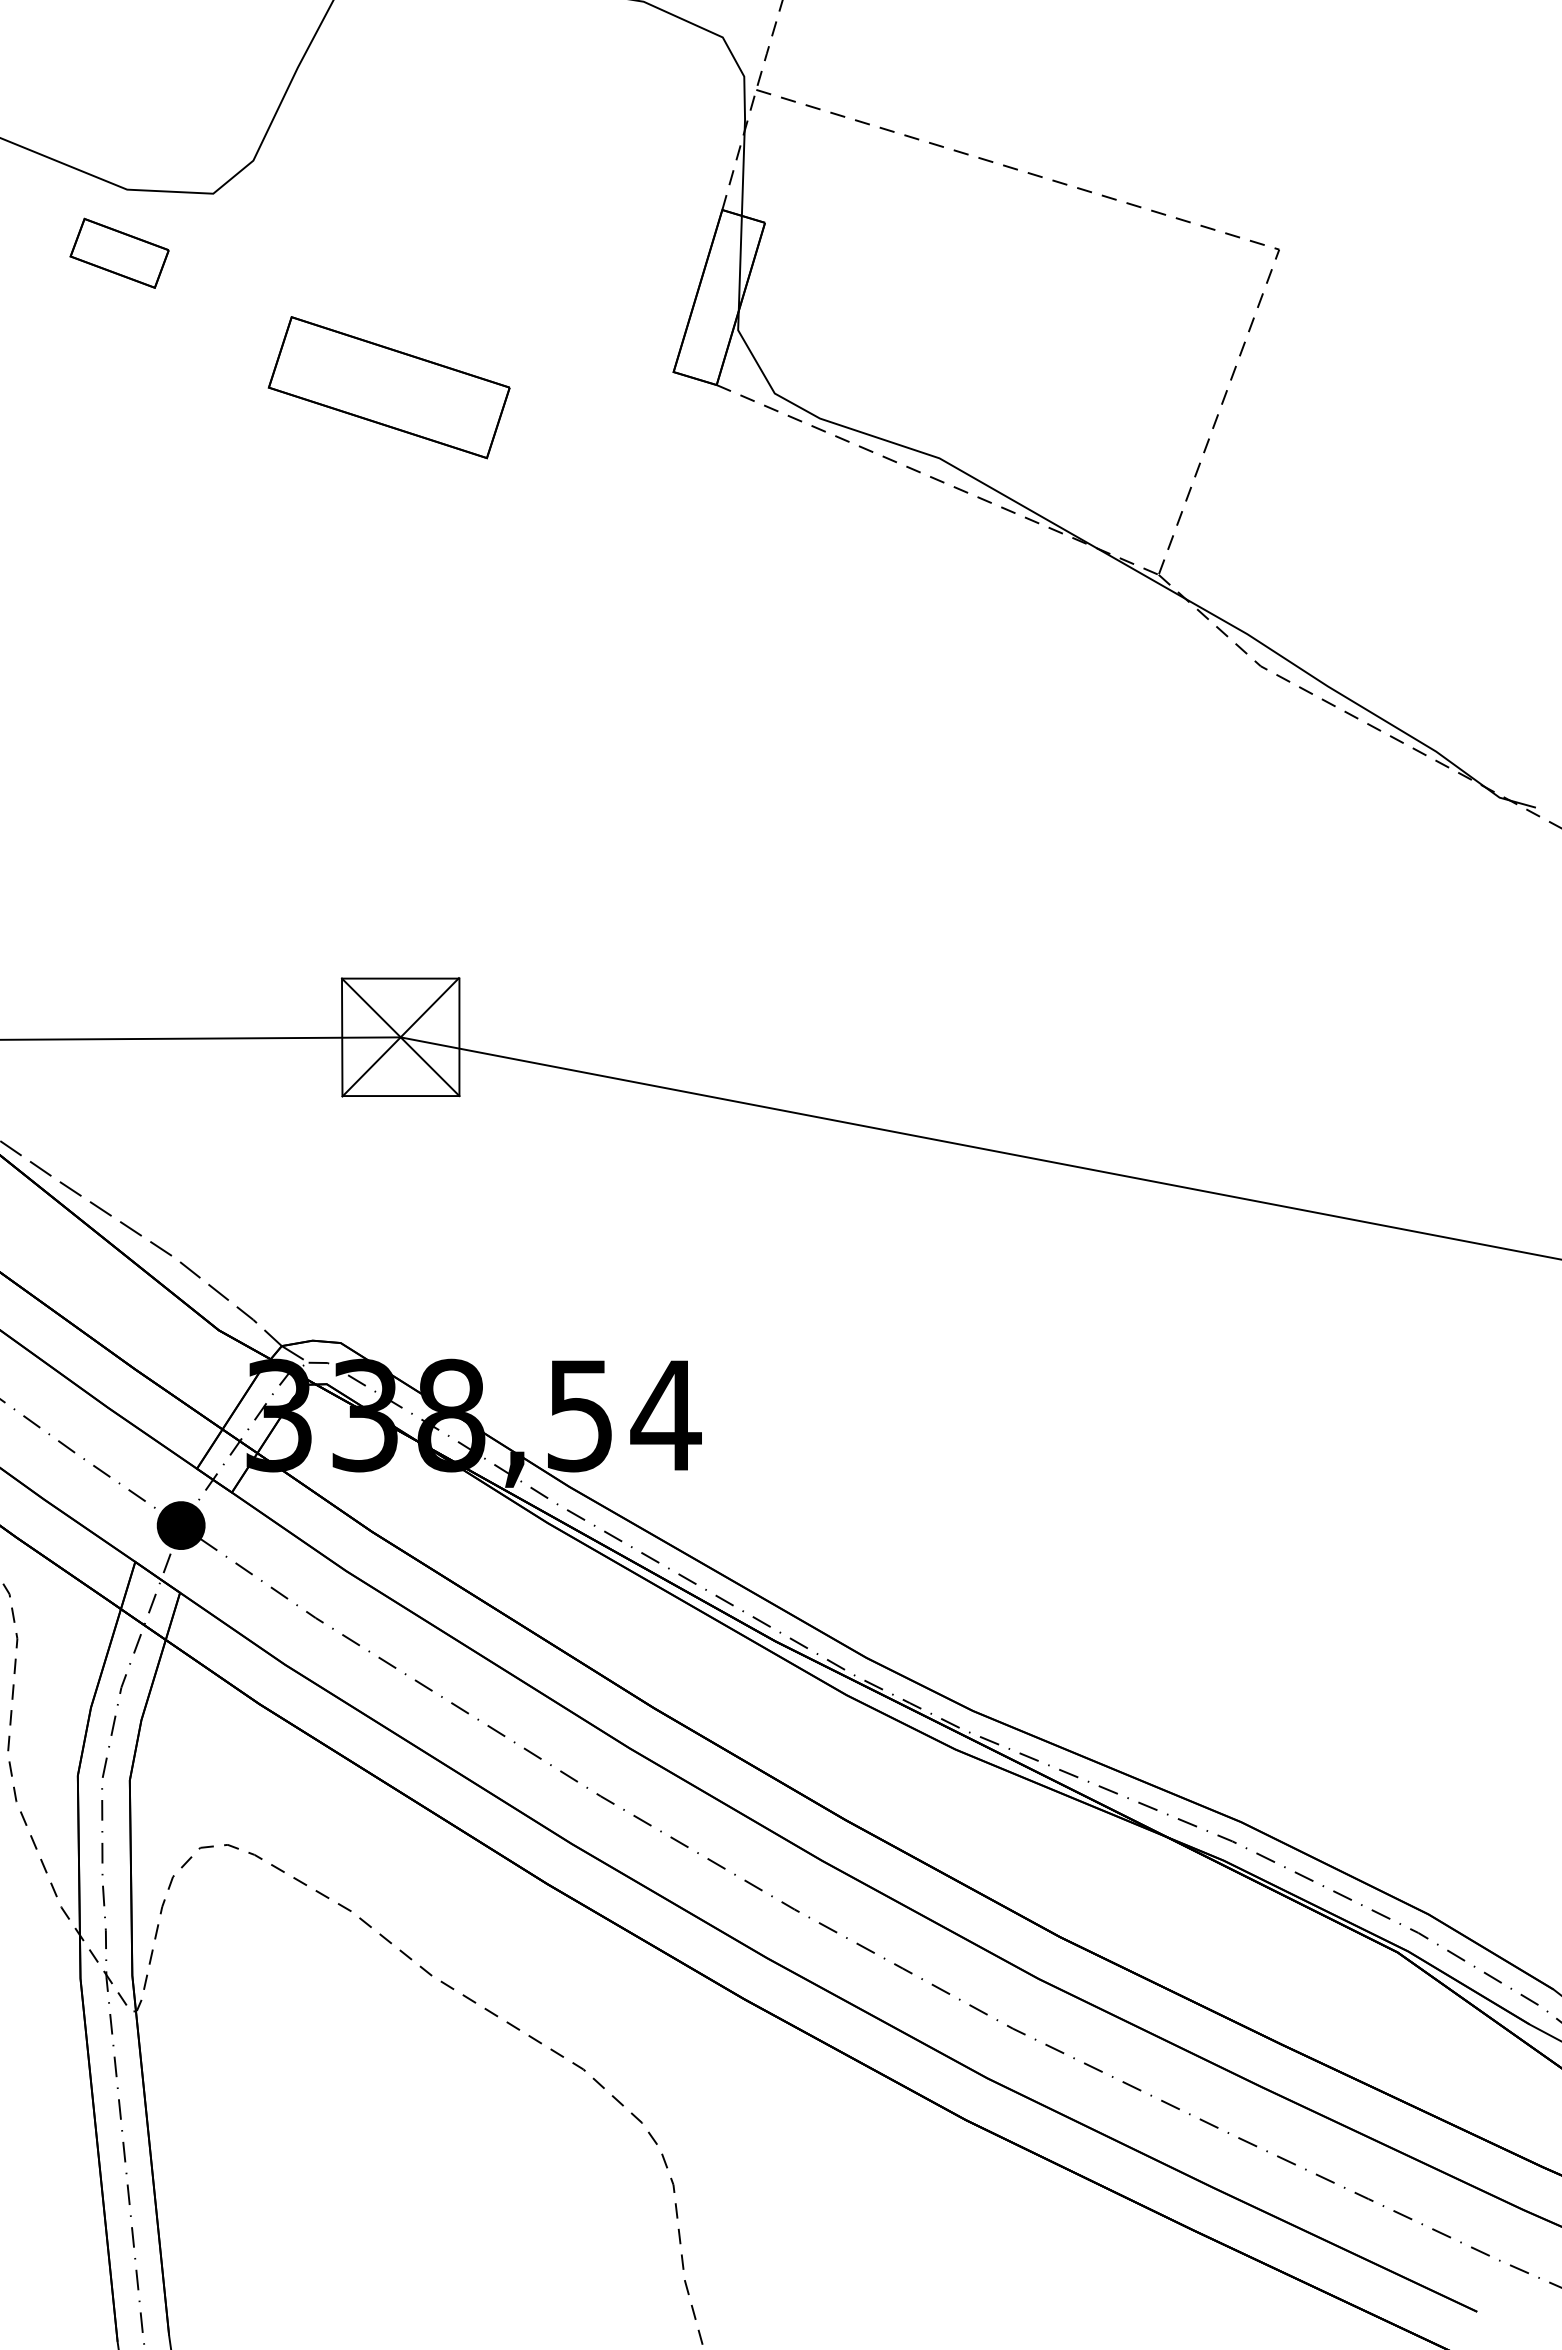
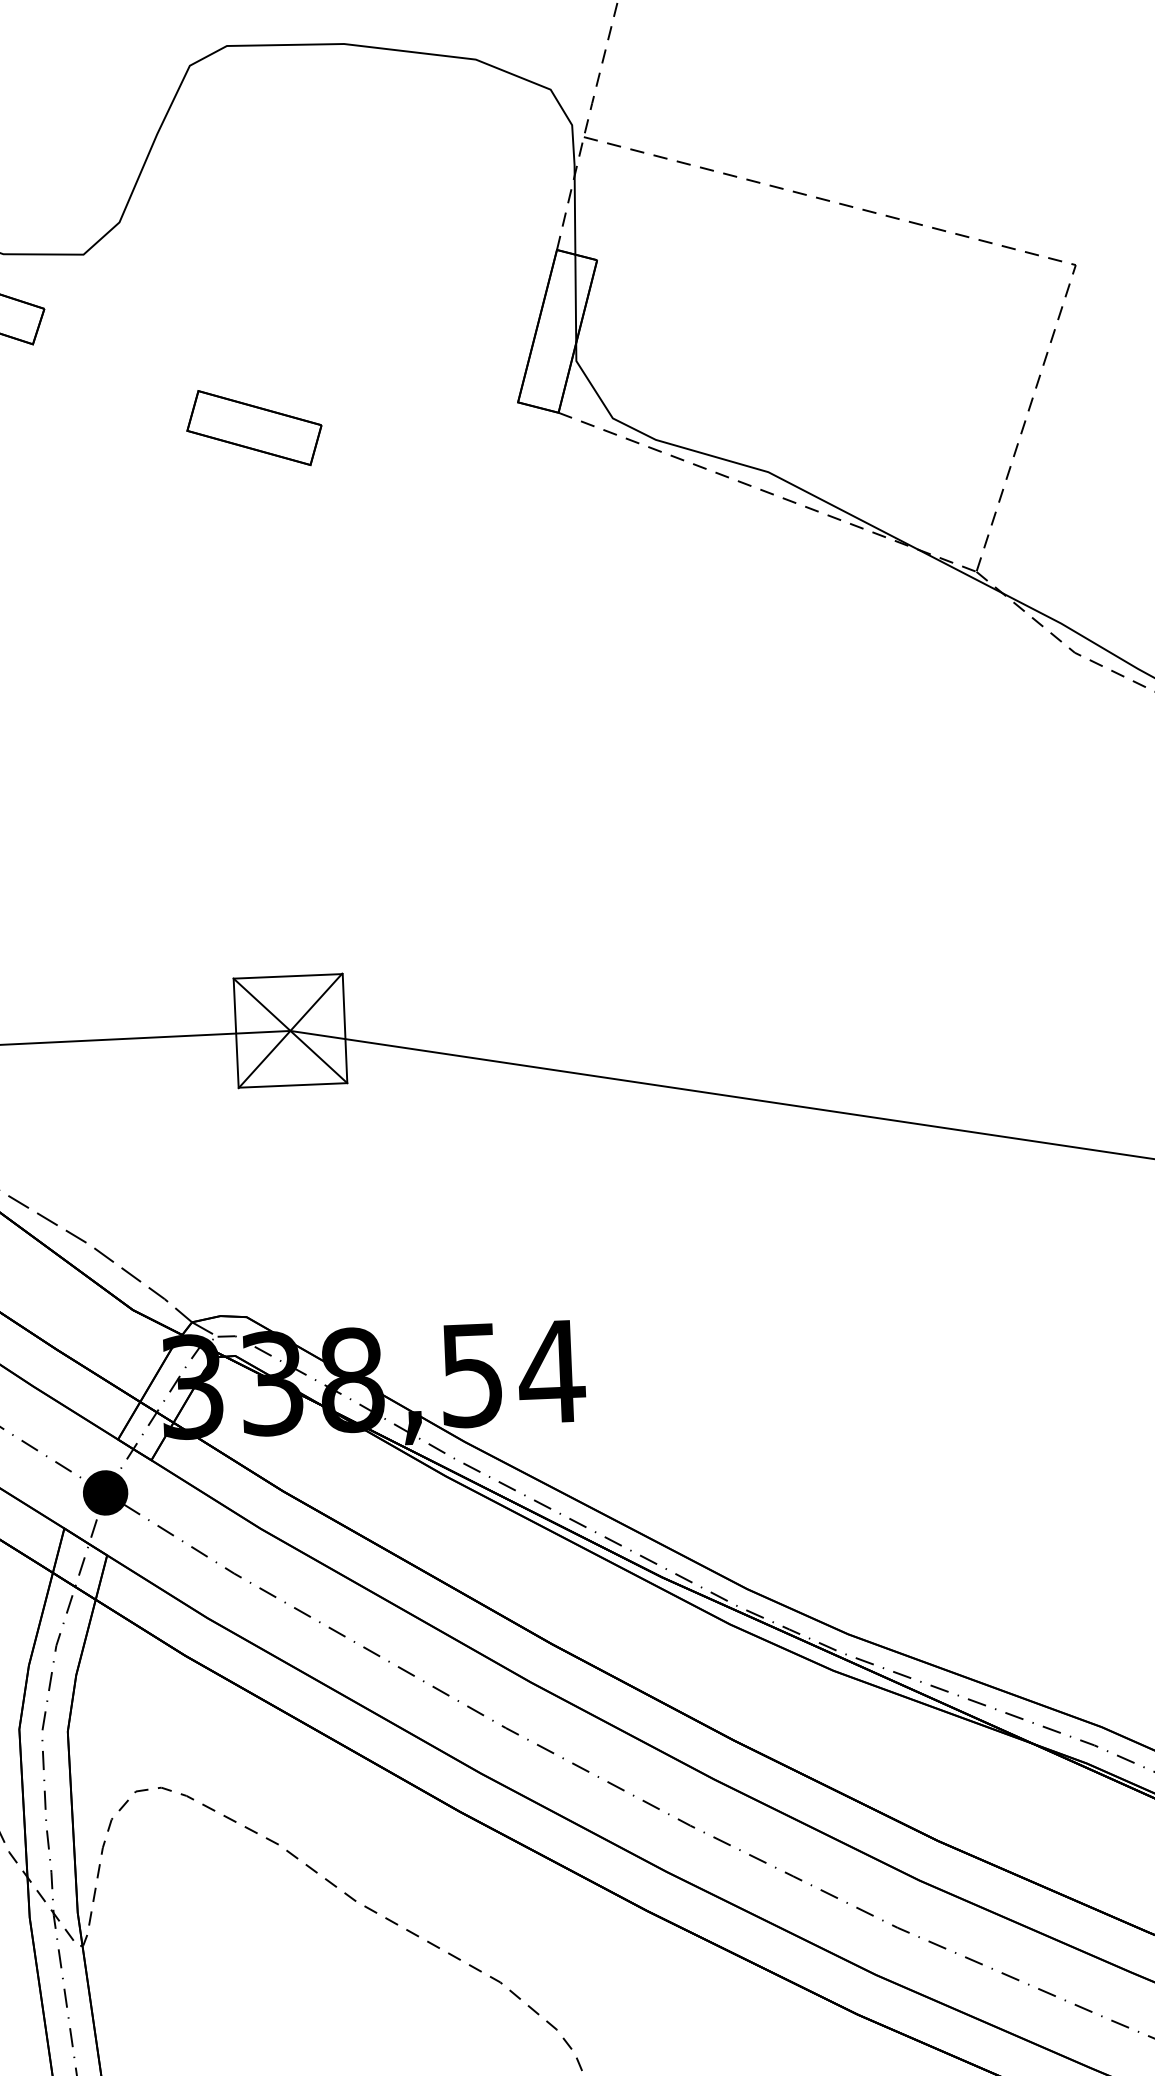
part: (388, 387) -> (253, 427), size x0.6

